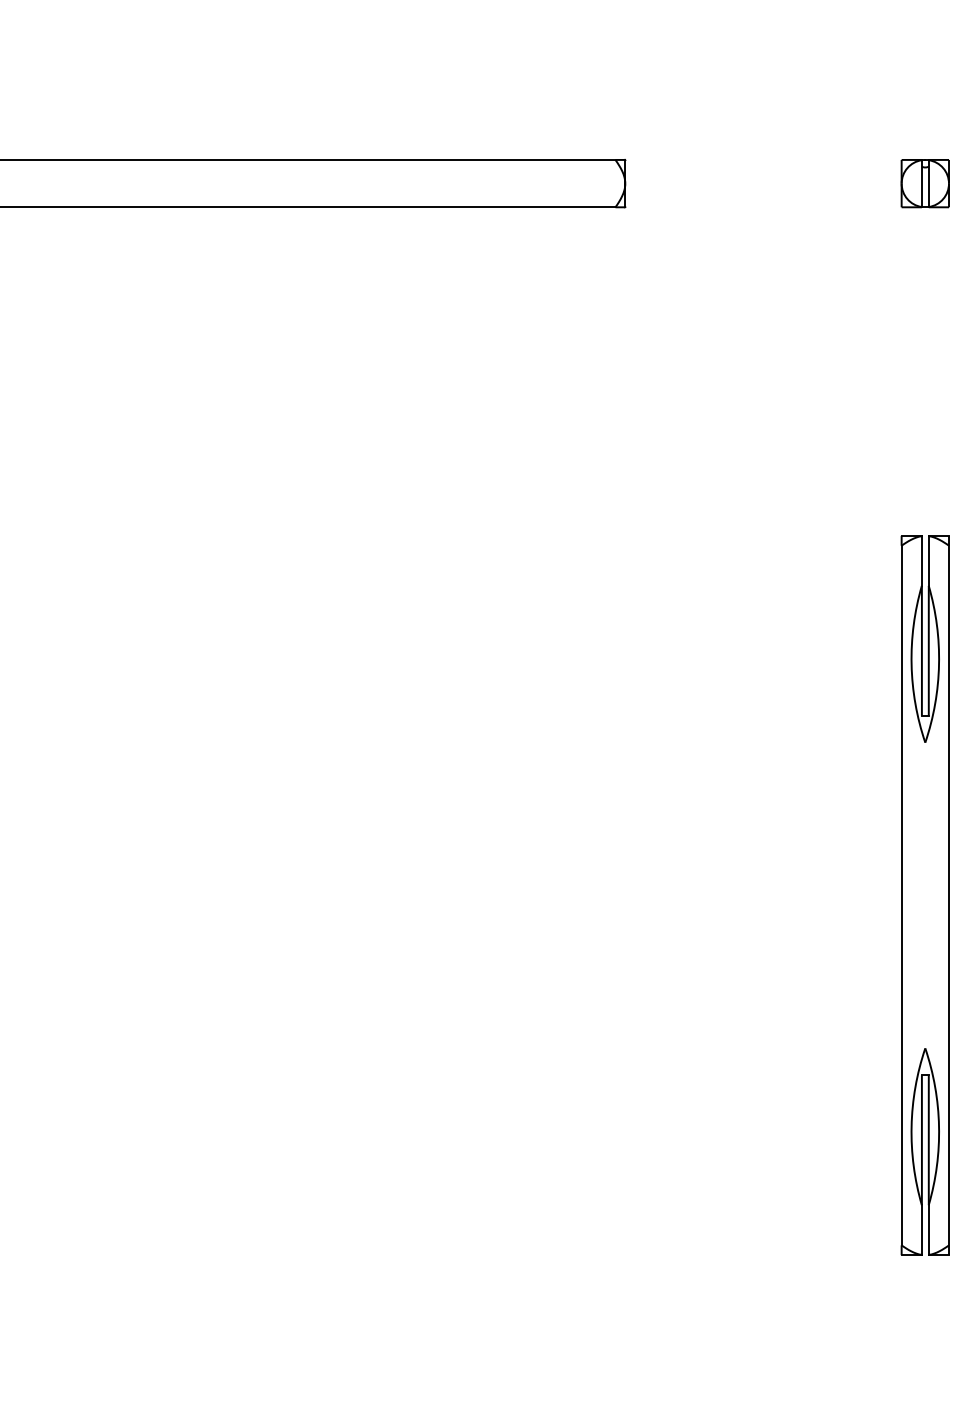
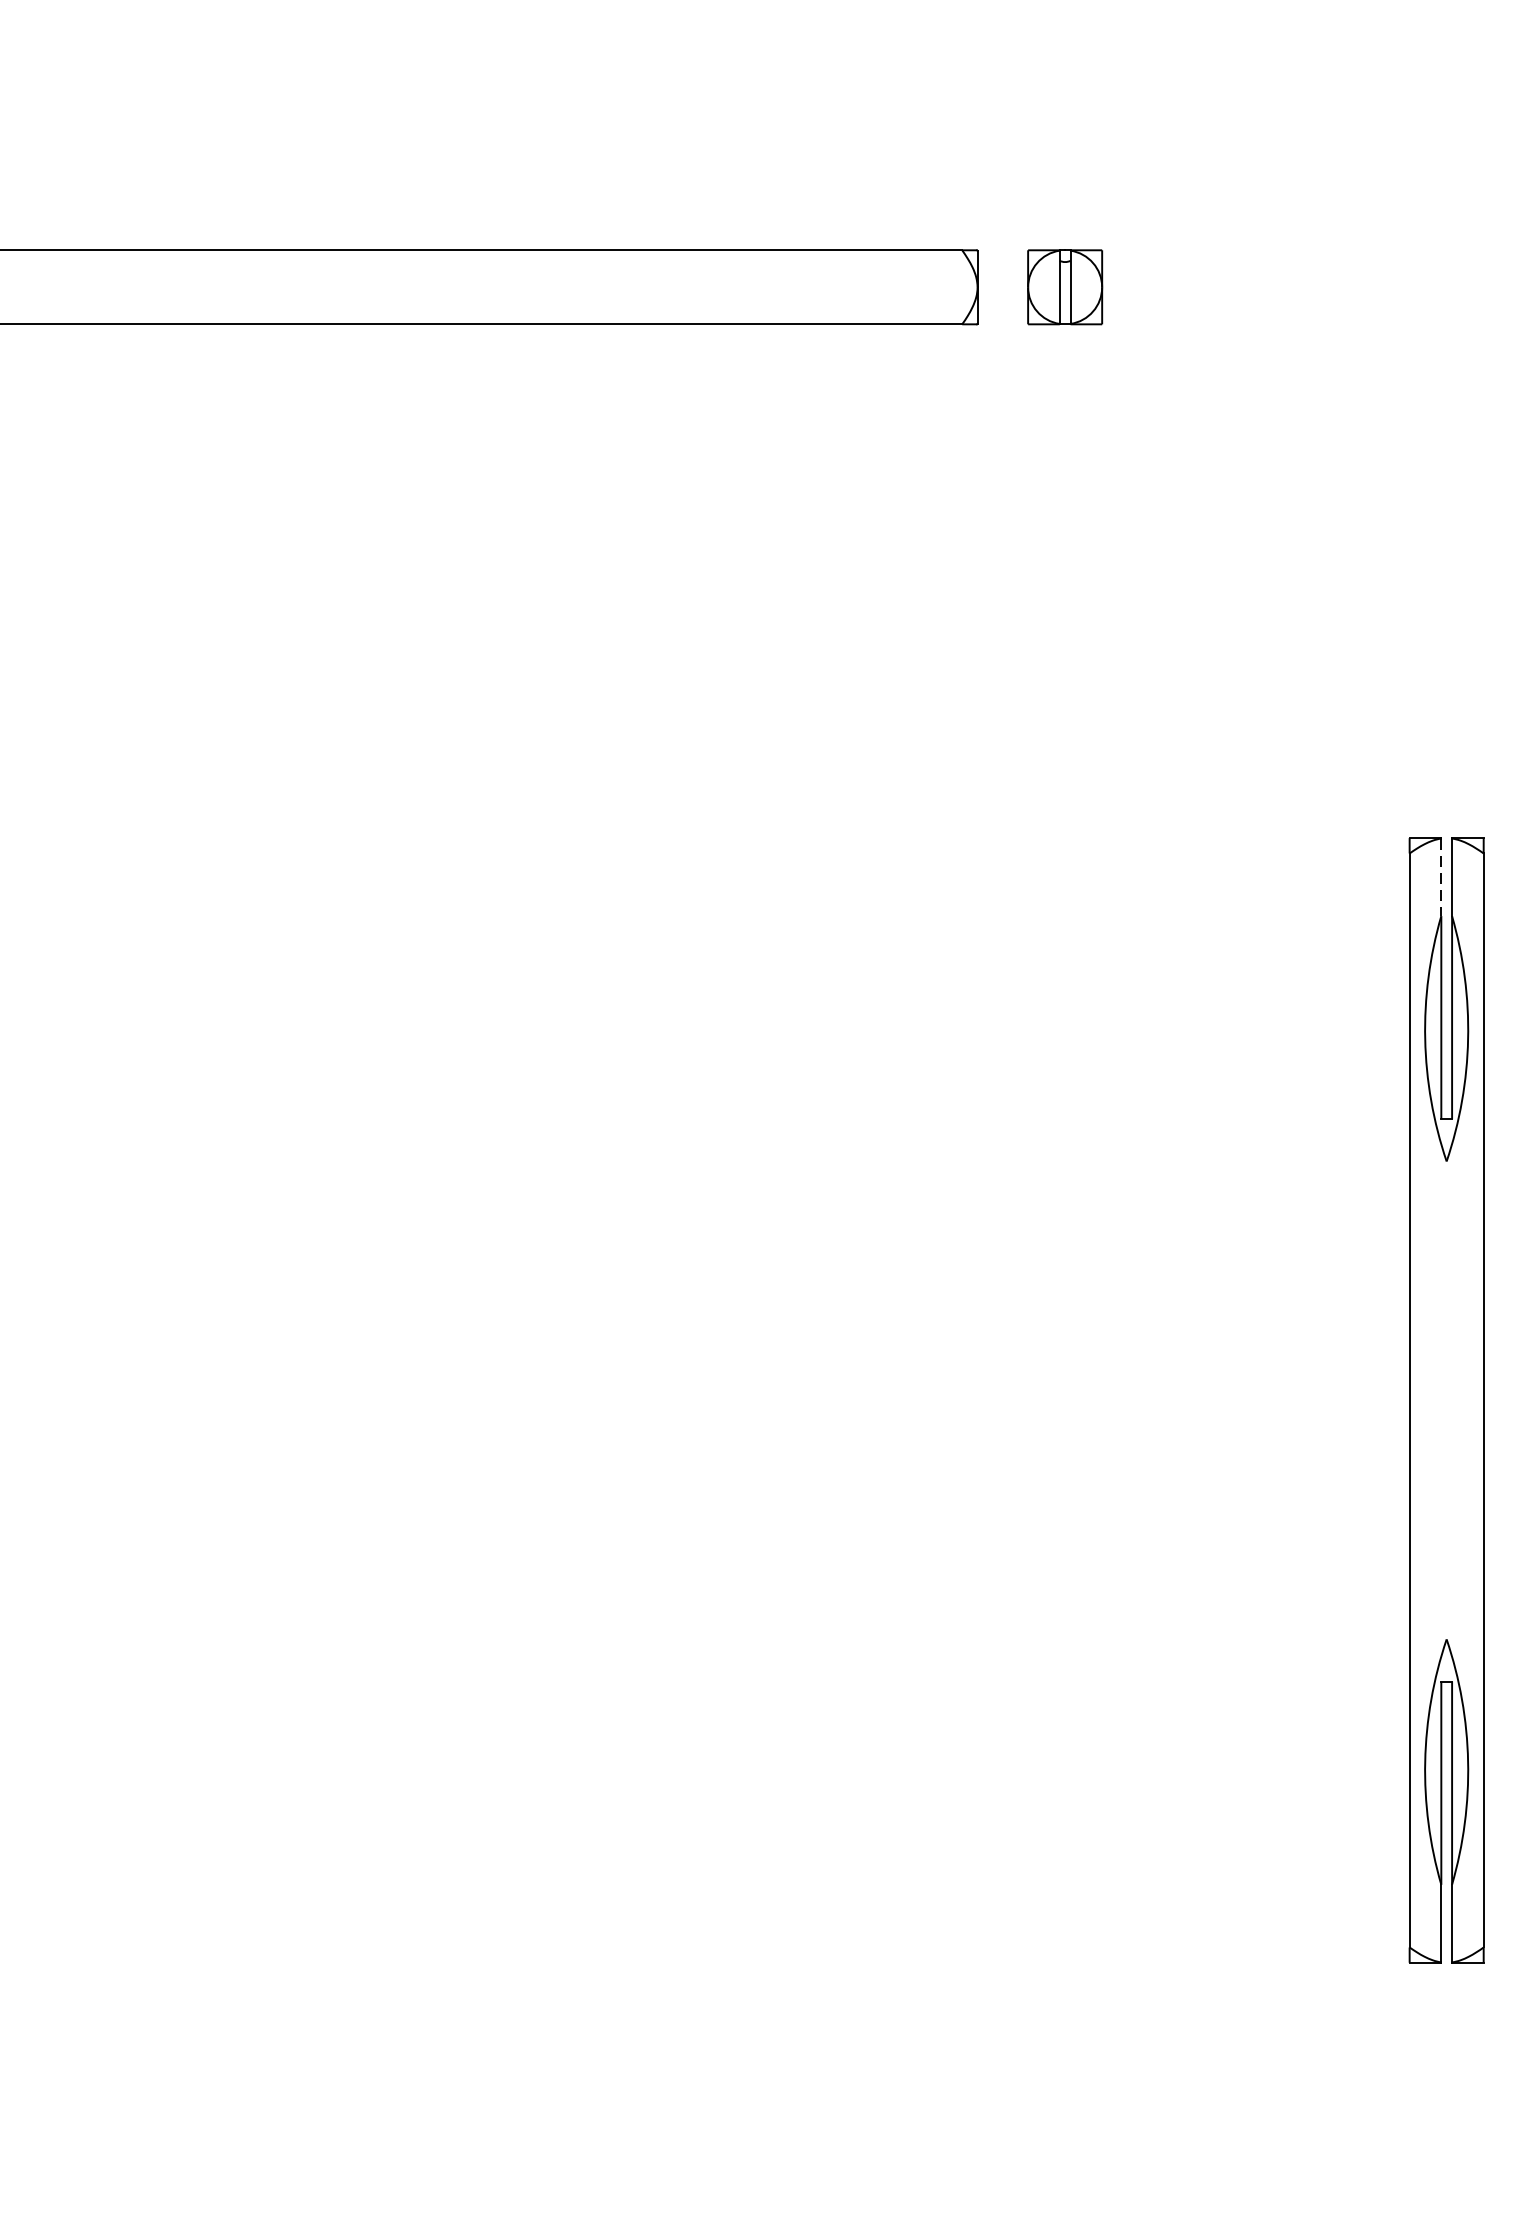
part: (924, 183) -> (1063, 287), moved
line: (921, 561) -> (1440, 878), solid -> dashed

